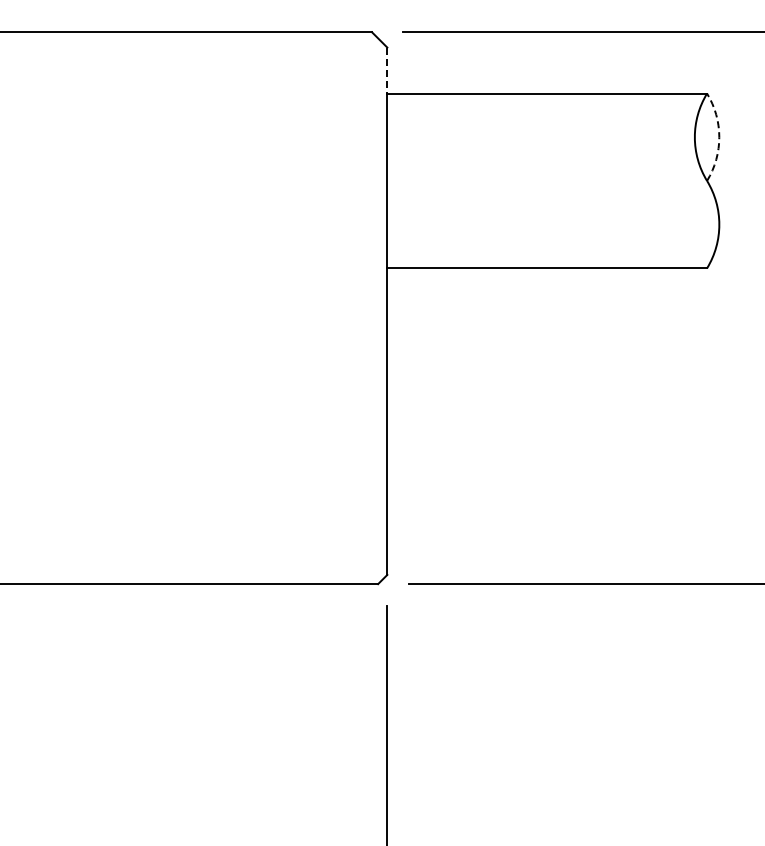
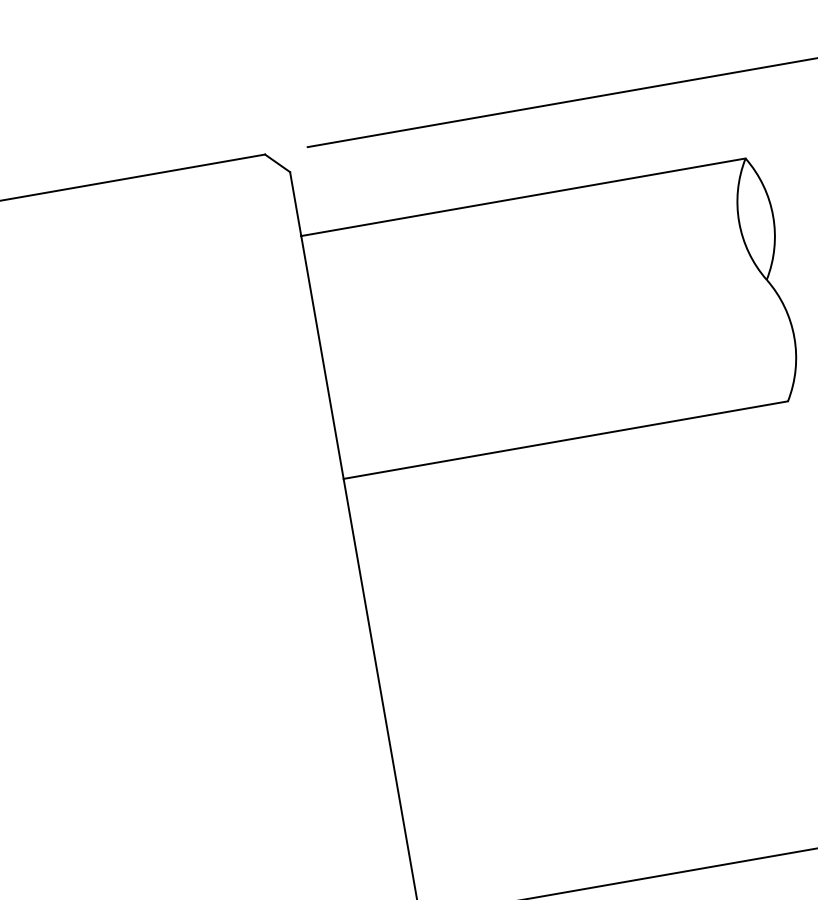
line: (387, 70) -> (295, 203), dashed -> solid
arc: (719, 137) -> (773, 216), dashed -> solid

